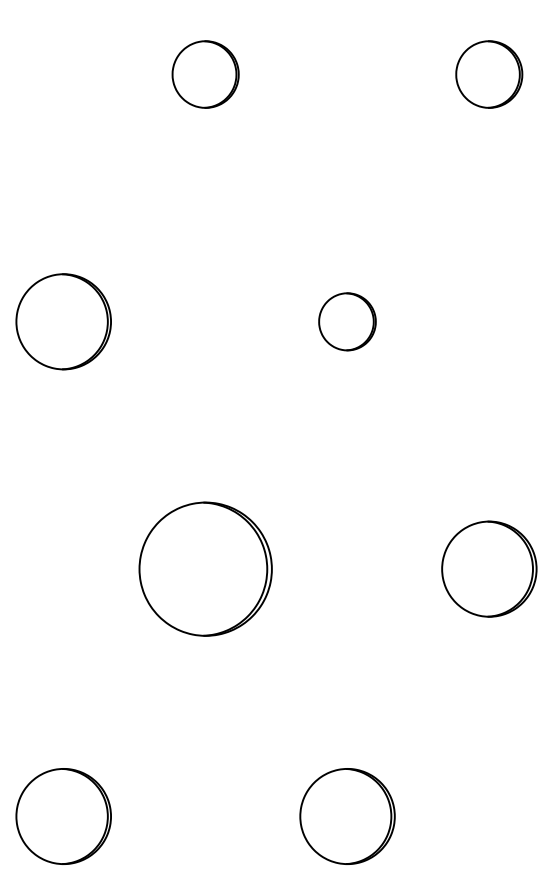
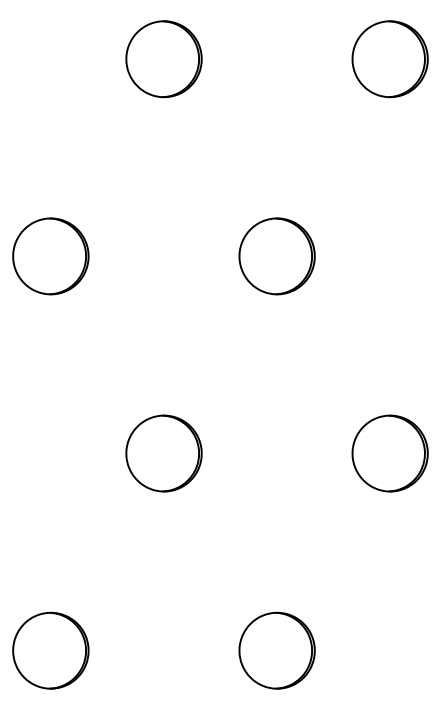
part: (204, 74) -> (163, 59), size x1.43
part: (488, 74) -> (389, 59), size x1.43
part: (346, 321) -> (276, 256), size x1.67
part: (204, 569) -> (163, 453), size x0.71

